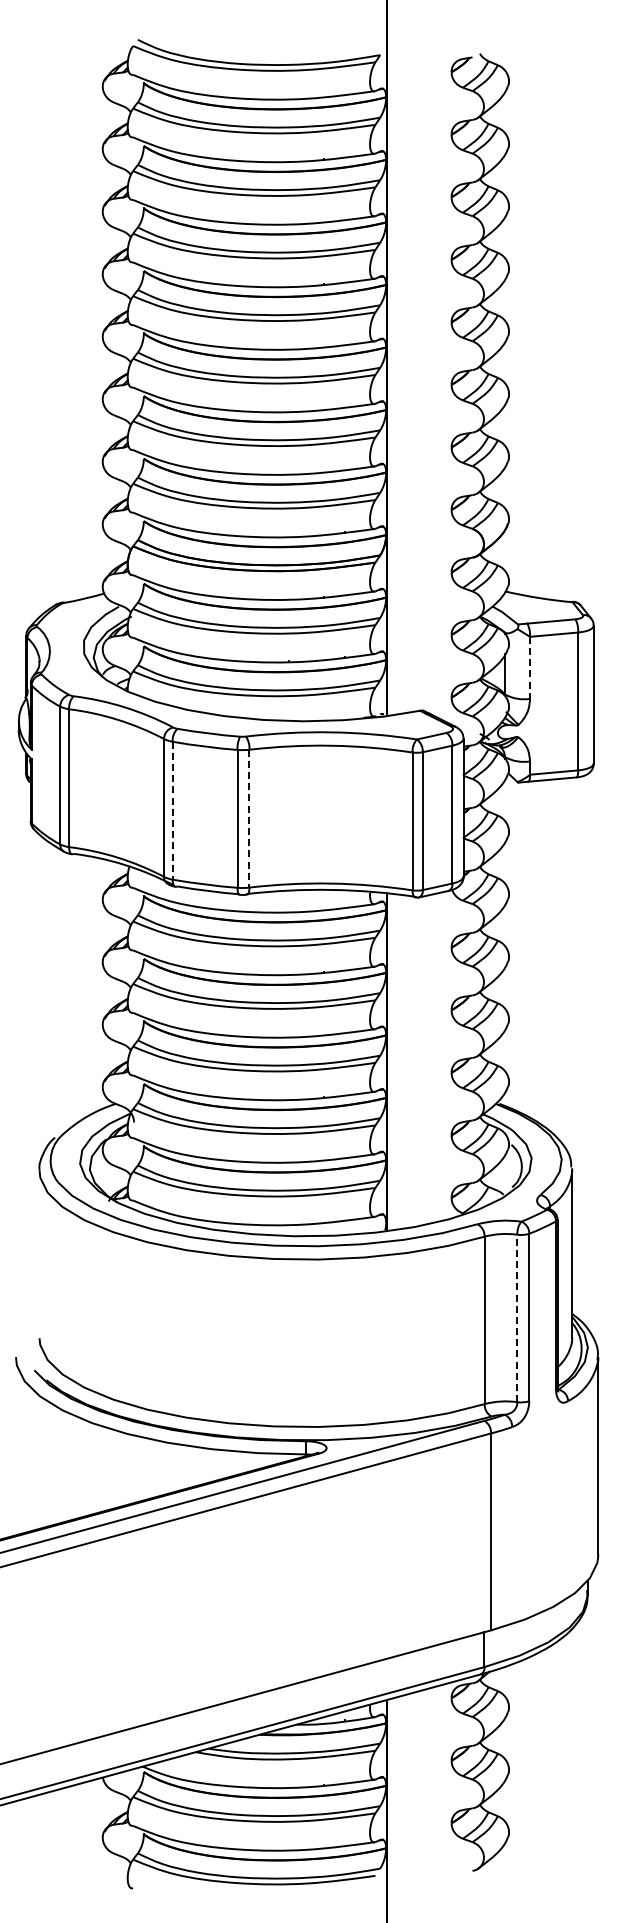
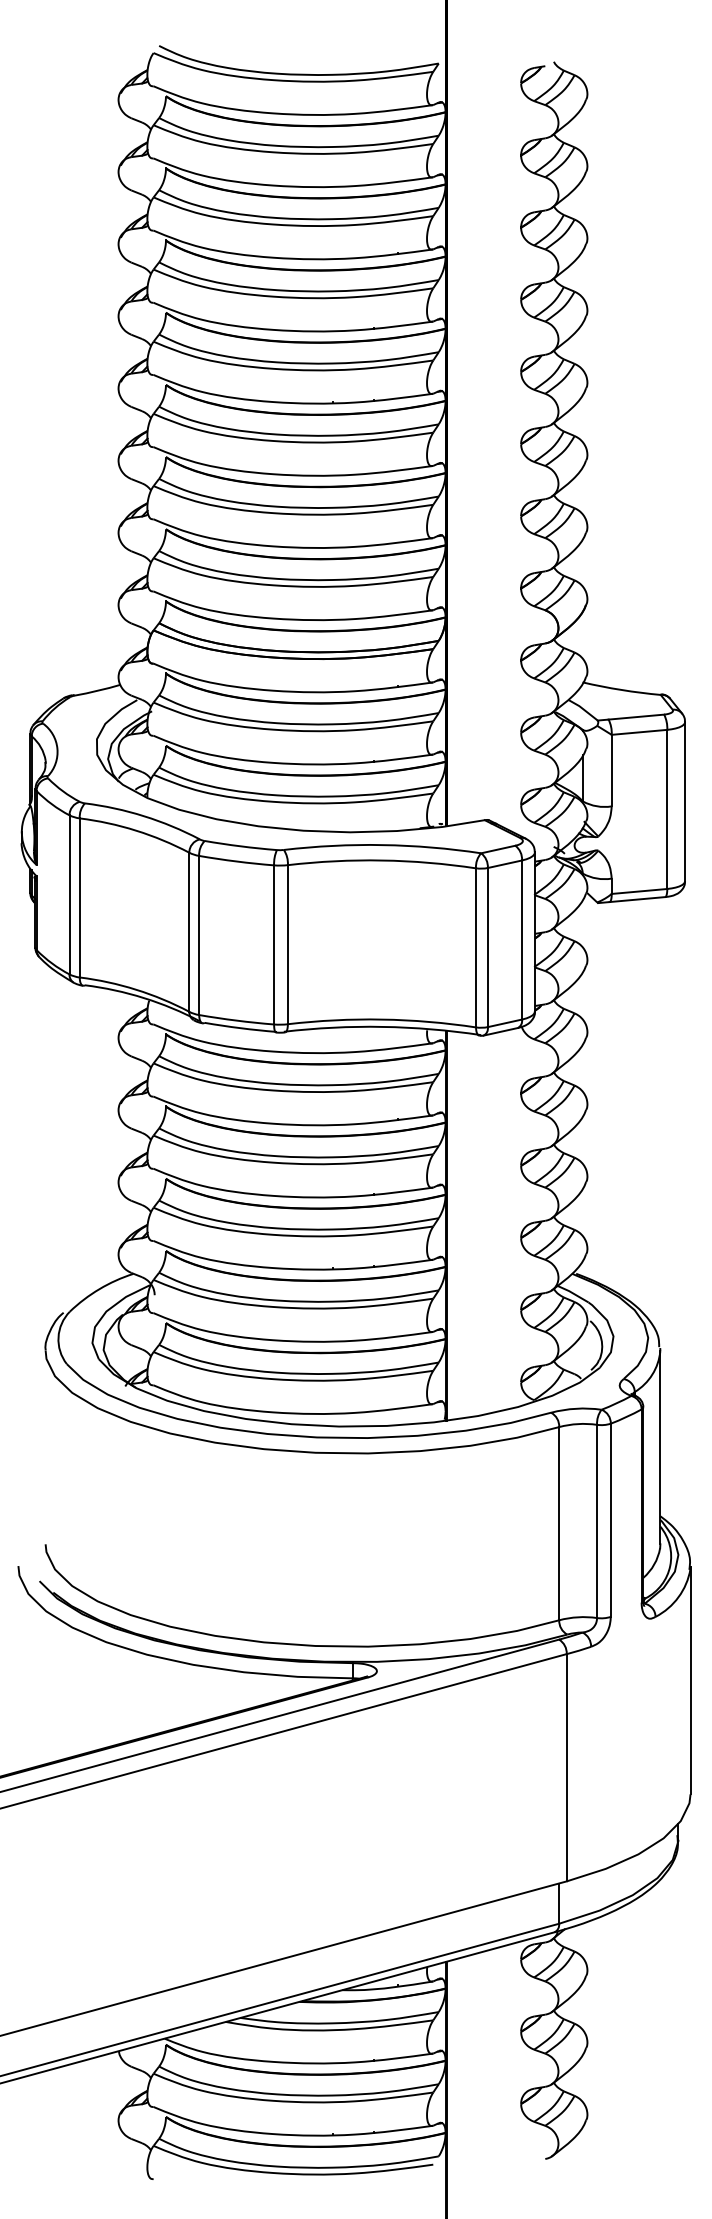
line: (530, 668) -> (612, 771), dashed -> solid
line: (172, 810) -> (199, 935), dashed -> solid
line: (249, 818) -> (287, 944), dashed -> solid
line: (517, 1318) -> (597, 1521), dashed -> solid

